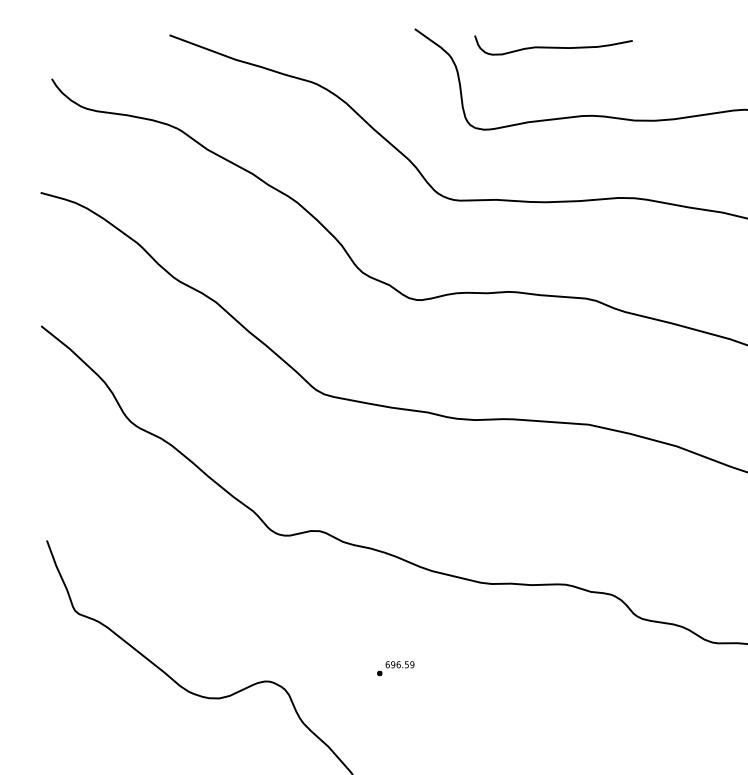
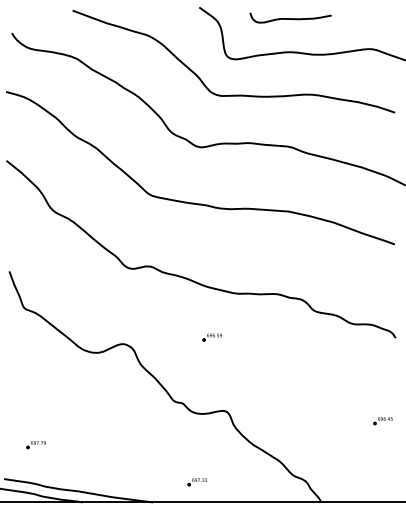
curve: (552, 46) -> (290, 18), moved
part: (394, 668) -> (211, 337), moved

